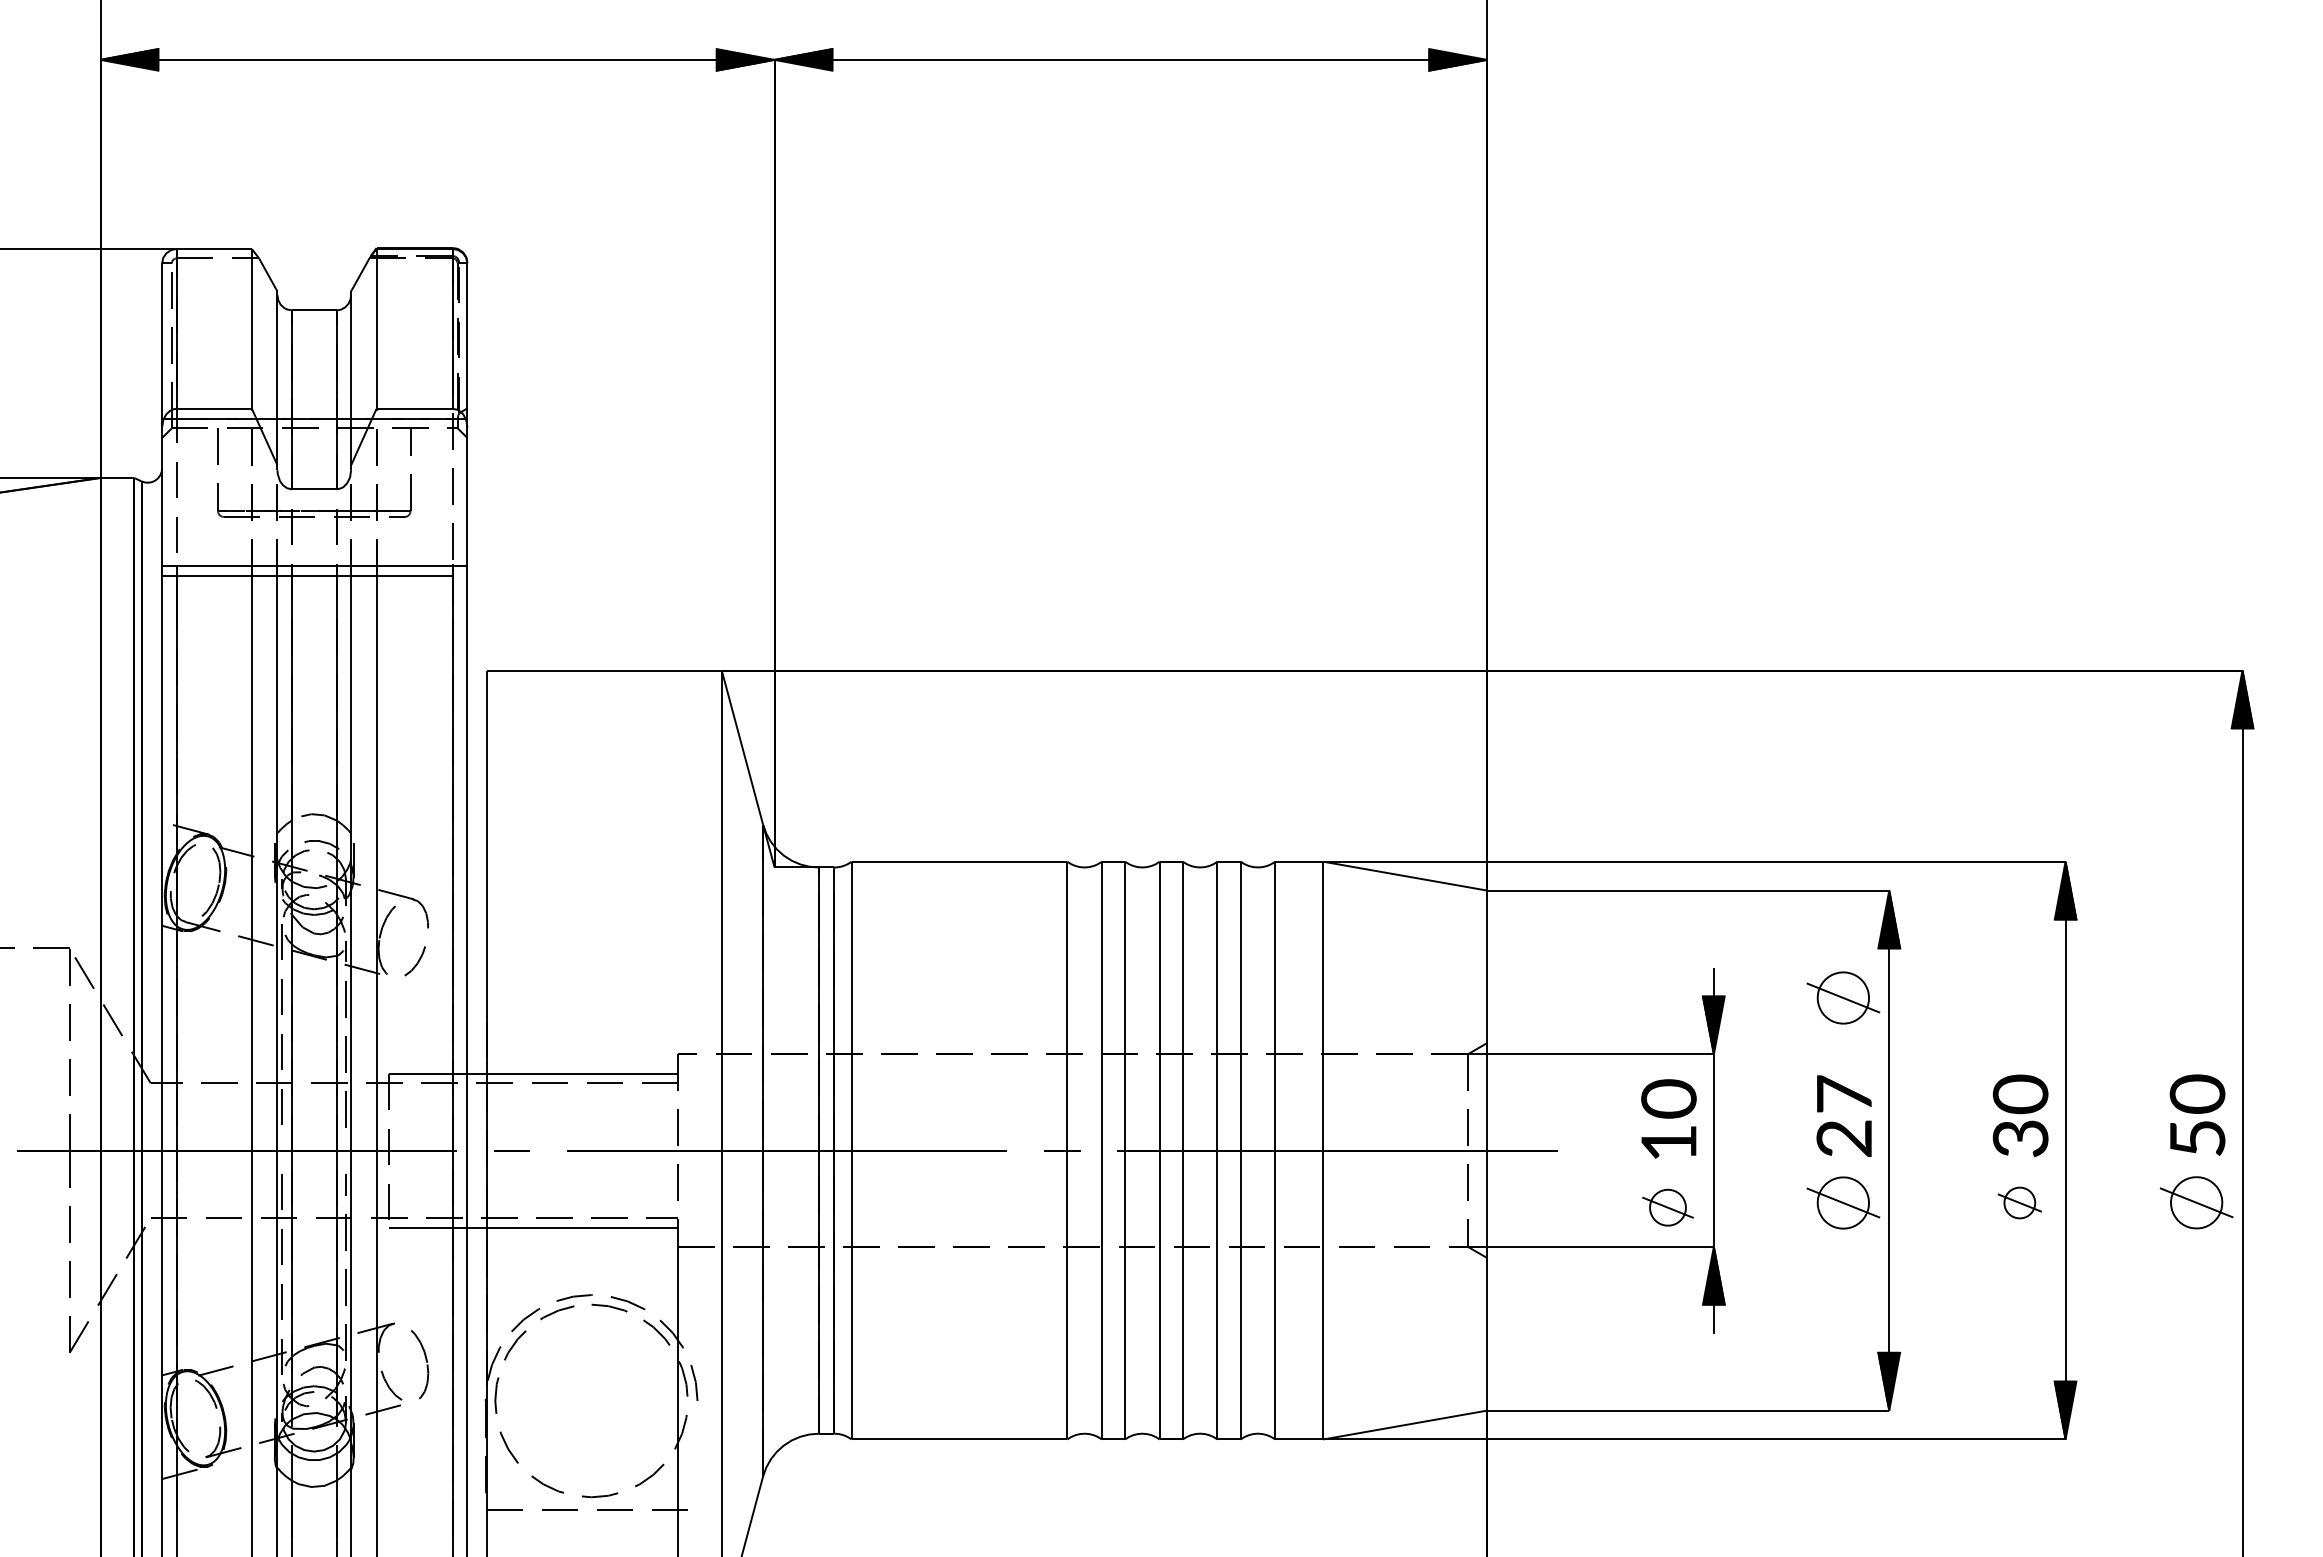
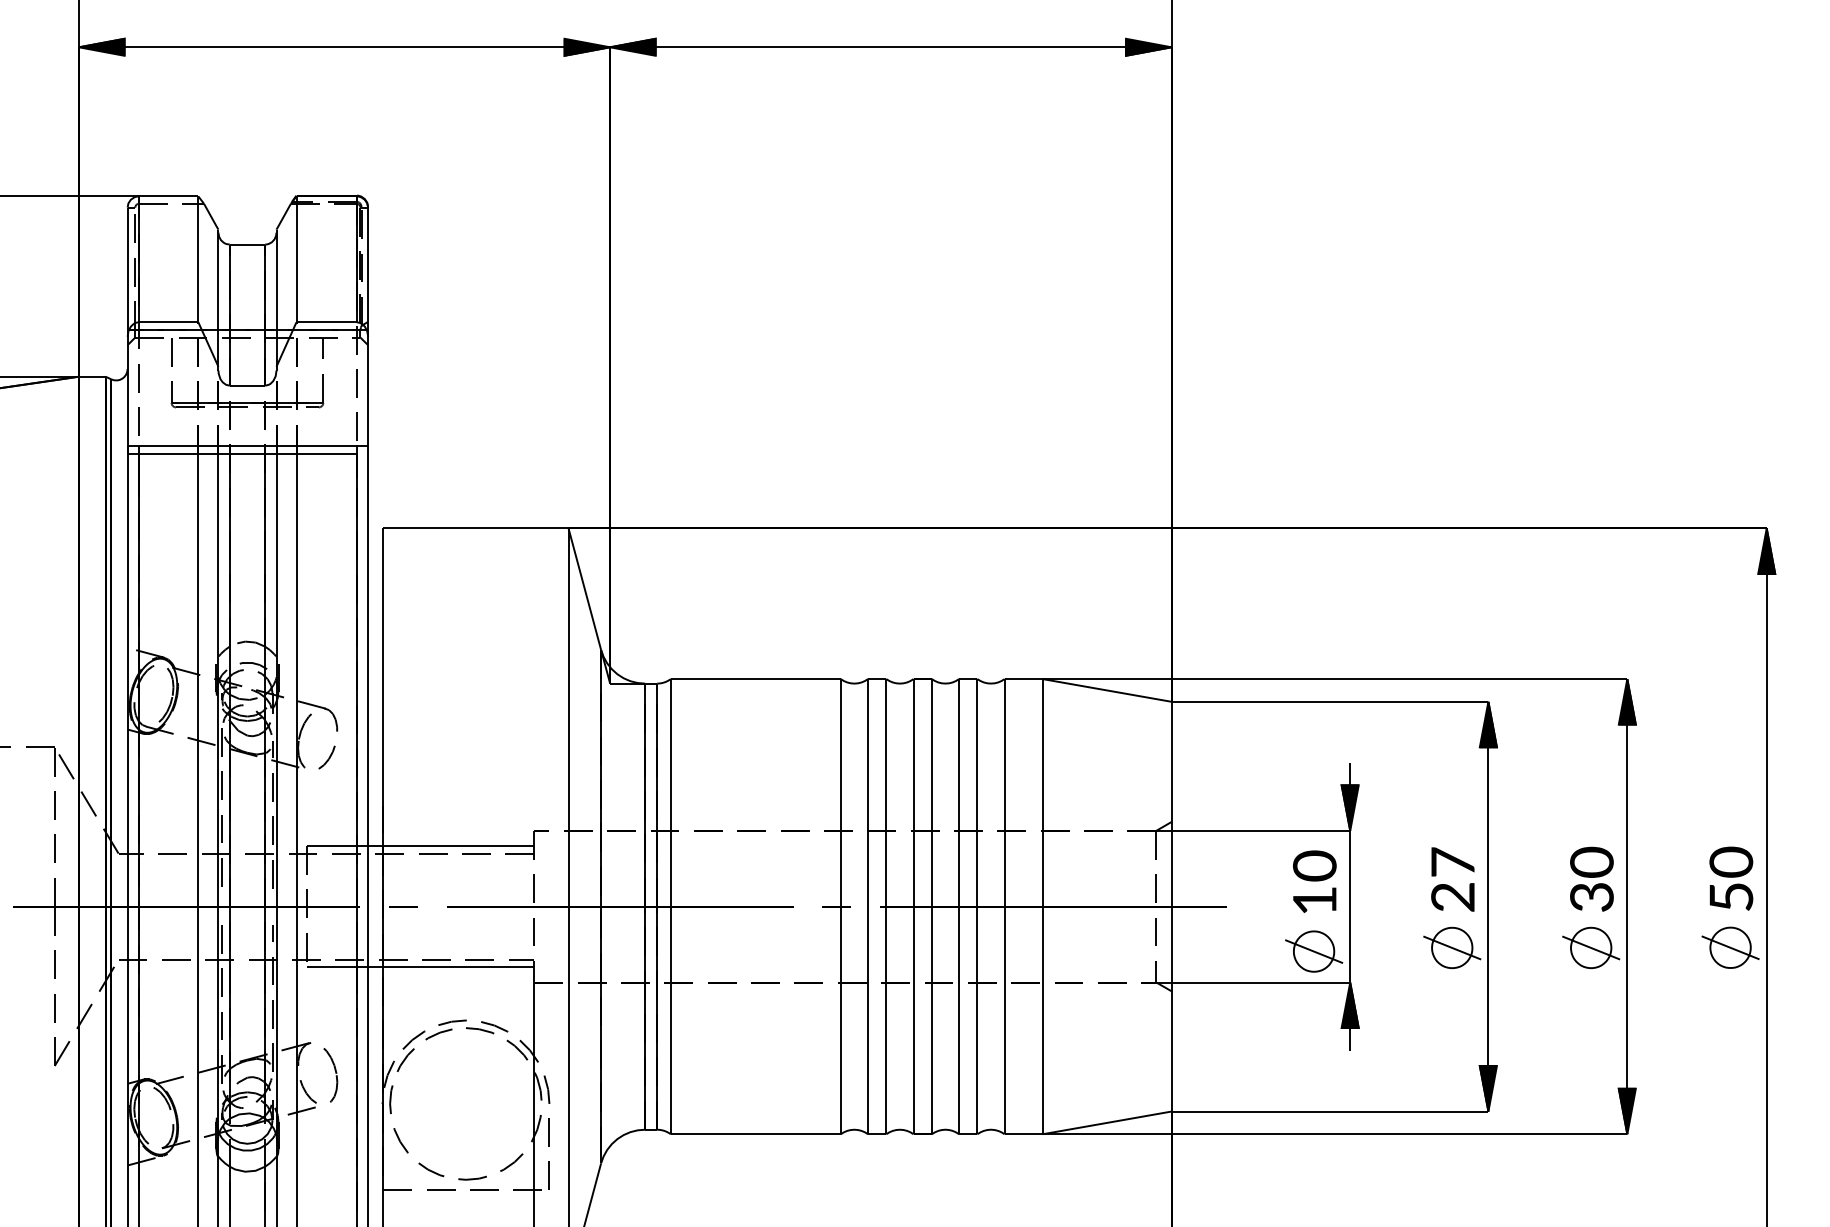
part: (1843, 997) -> (1452, 786), removed
part: (2019, 1202) -> (1591, 947), size x1.67
part: (1667, 1207) -> (1313, 951), size x1.43
line: (697, 1454) -> (549, 1146), added

